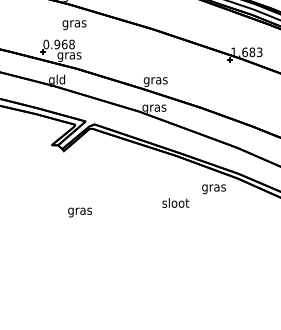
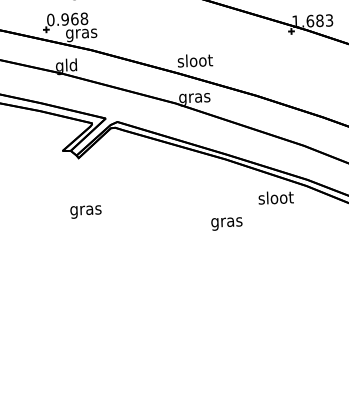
text: (155, 80) -> (194, 61), gras -> sloot
text: (213, 187) -> (275, 198), gras -> sloot
text: (175, 204) -> (226, 222), sloot -> gras
text: (79, 212) -> (85, 211), moved

